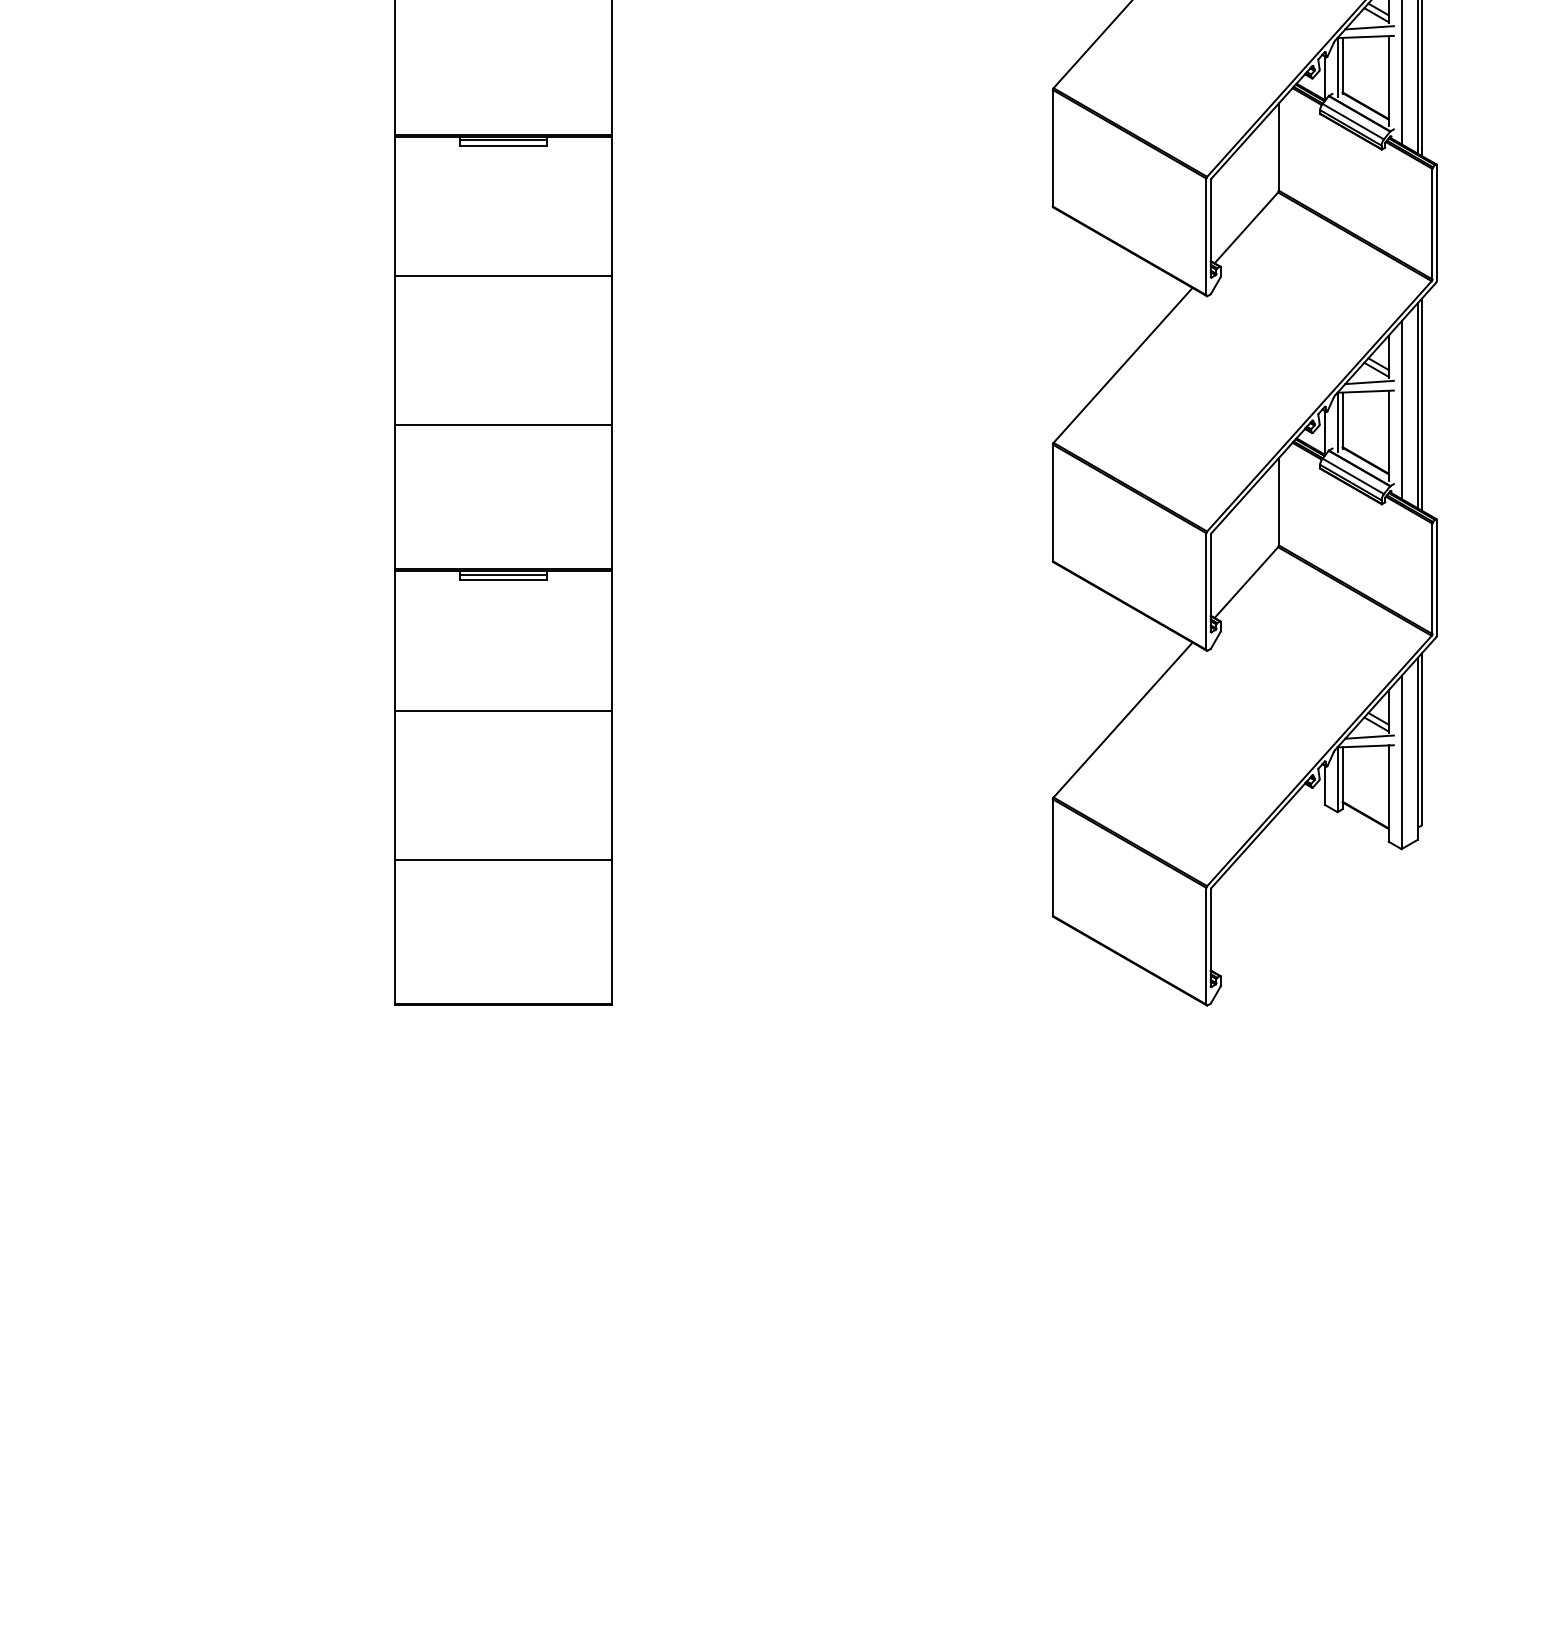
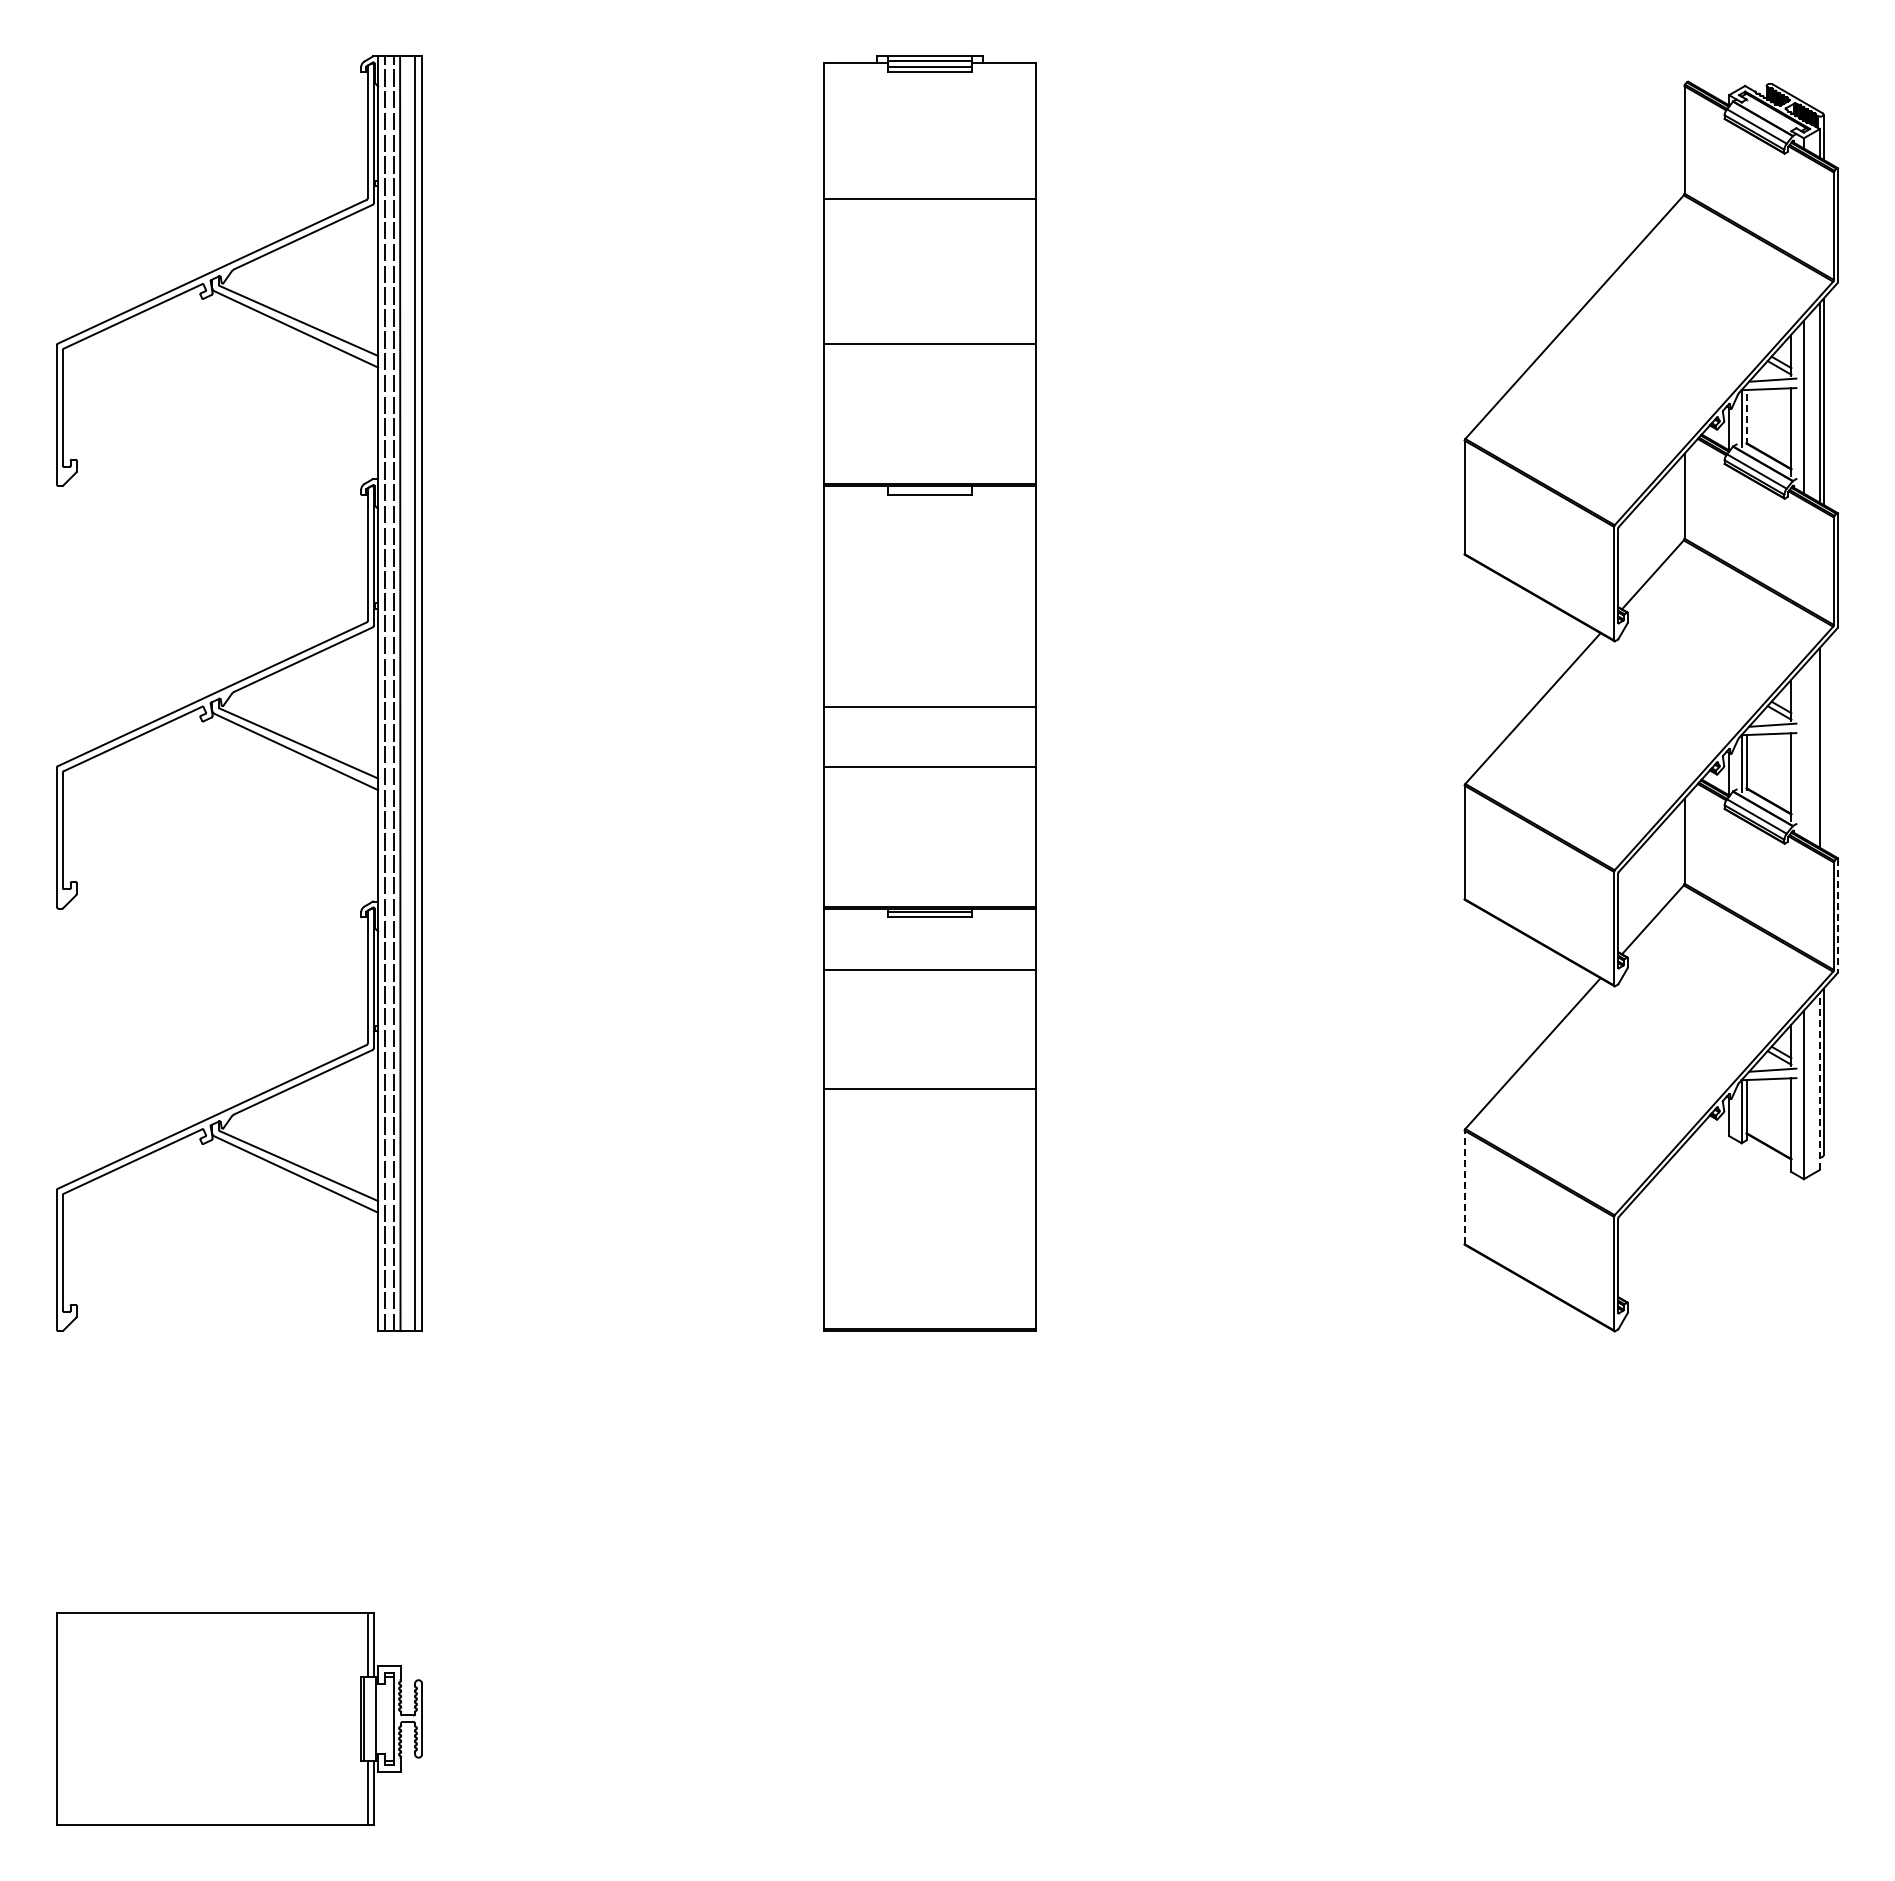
line: (1342, 65) -> (1746, 416), solid -> dashed
line: (502, 140) -> (929, 489), removed
line: (502, 275) -> (929, 706), moved
line: (1421, 404) -> (1823, 746), removed
line: (1401, 409) -> (1803, 751), removed
line: (1437, 578) -> (1838, 915), solid -> dashed
line: (502, 710) -> (929, 970), moved
line: (1417, 748) -> (1819, 1081), solid -> dashed
line: (1052, 857) -> (1464, 1187), solid -> dashed
line: (502, 859) -> (929, 1089), moved

